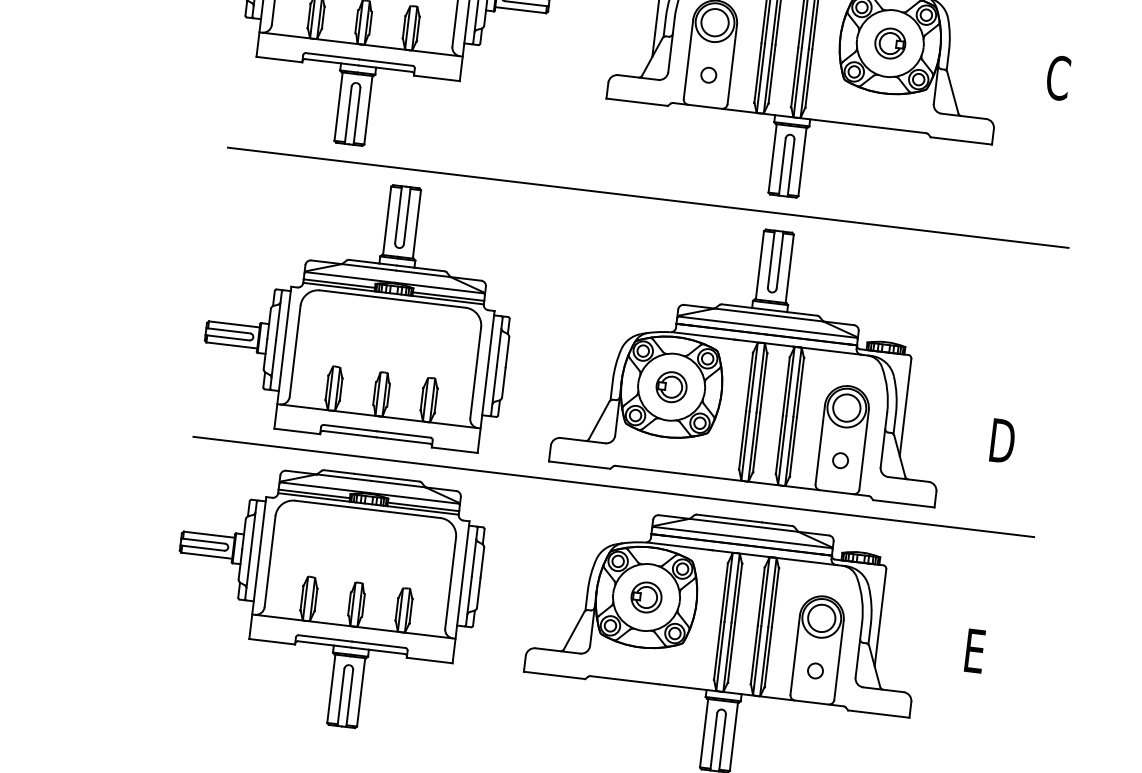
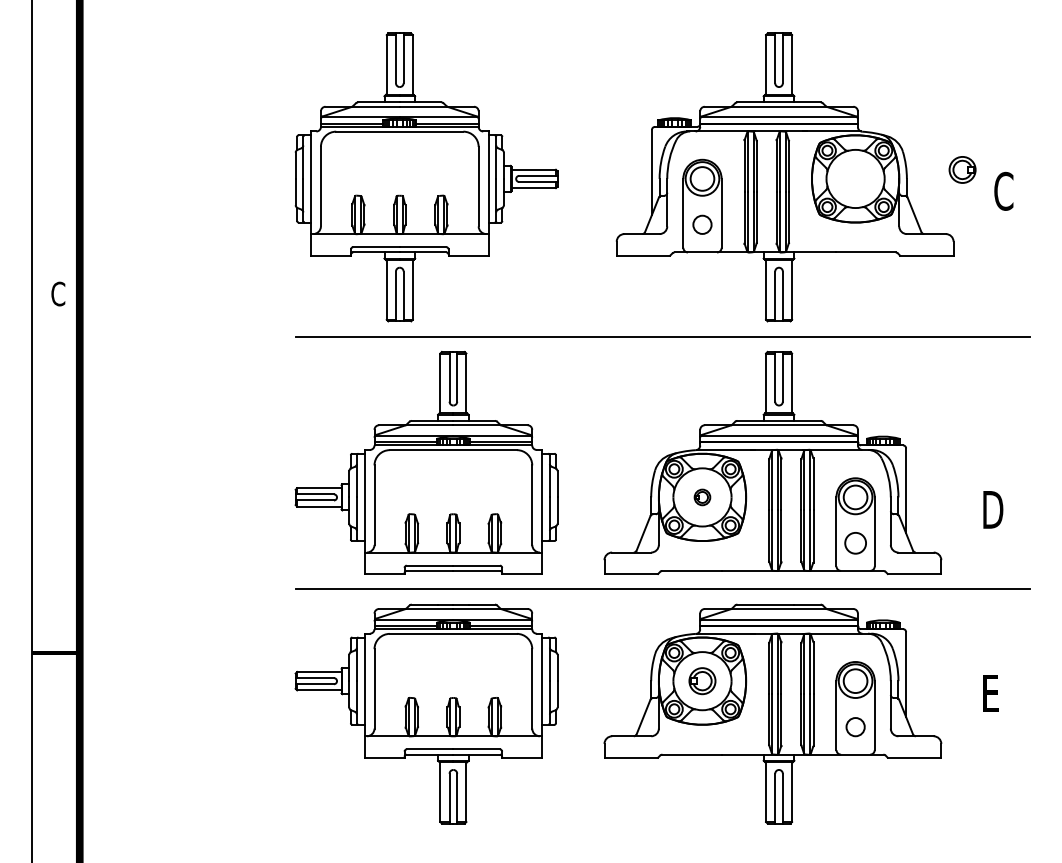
part: (890, 43) -> (962, 169), moved
circle: (708, 74) -> (702, 224), size x1.4
part: (671, 387) -> (702, 497), size x0.6
circle: (840, 460) -> (855, 543), size x1.6
circle: (815, 670) -> (855, 726), size x1.4

